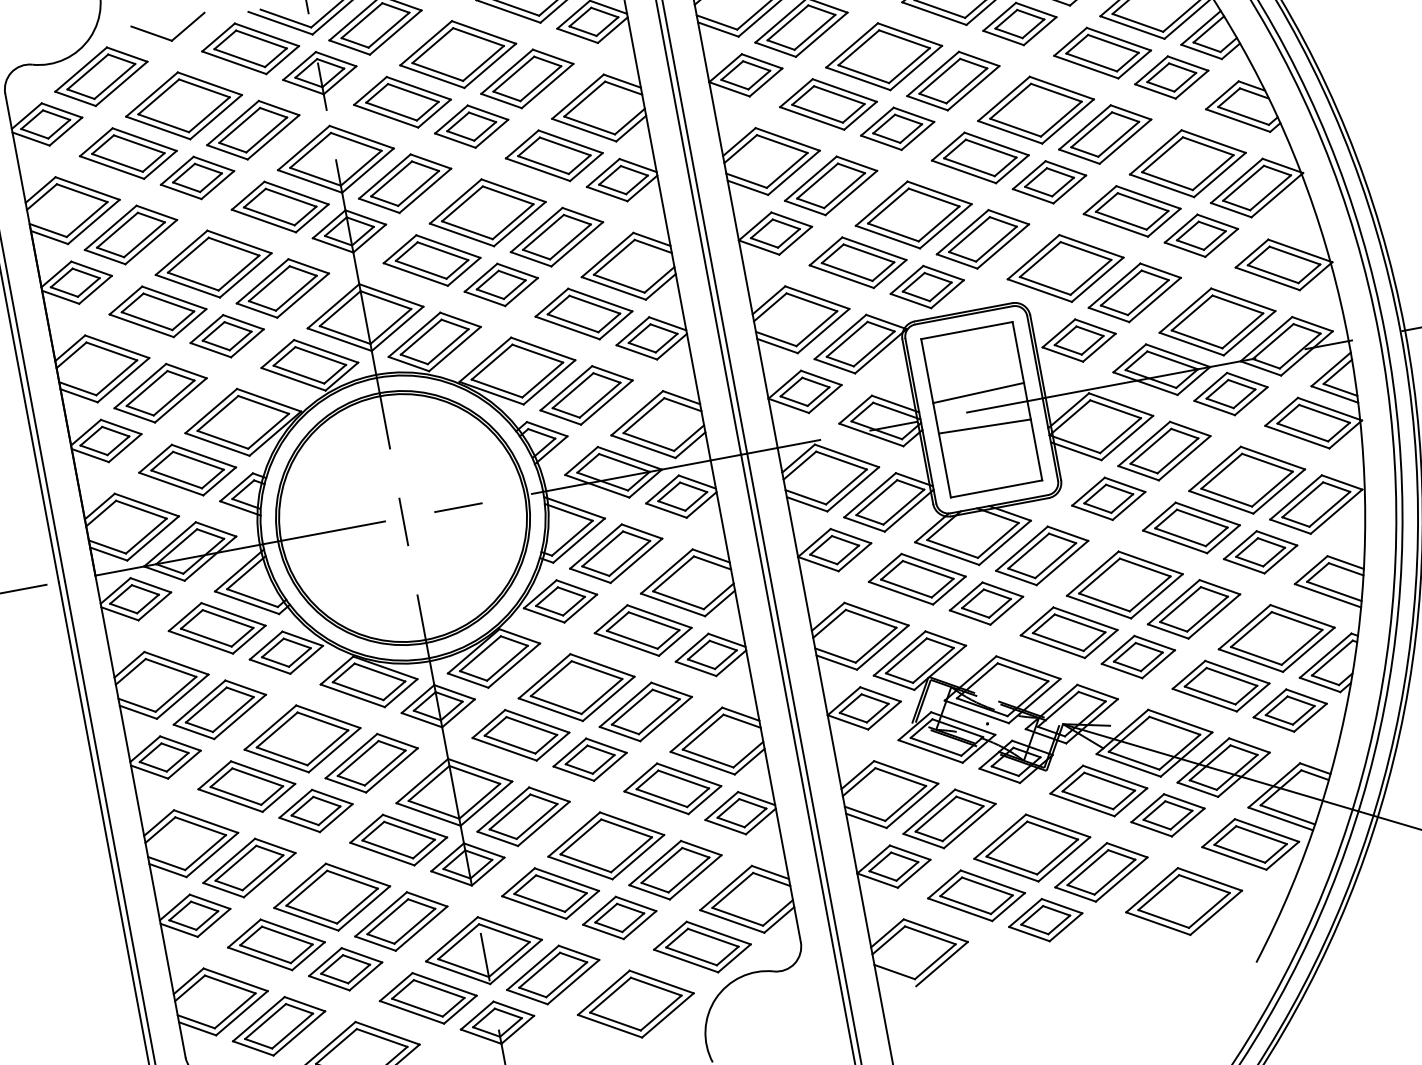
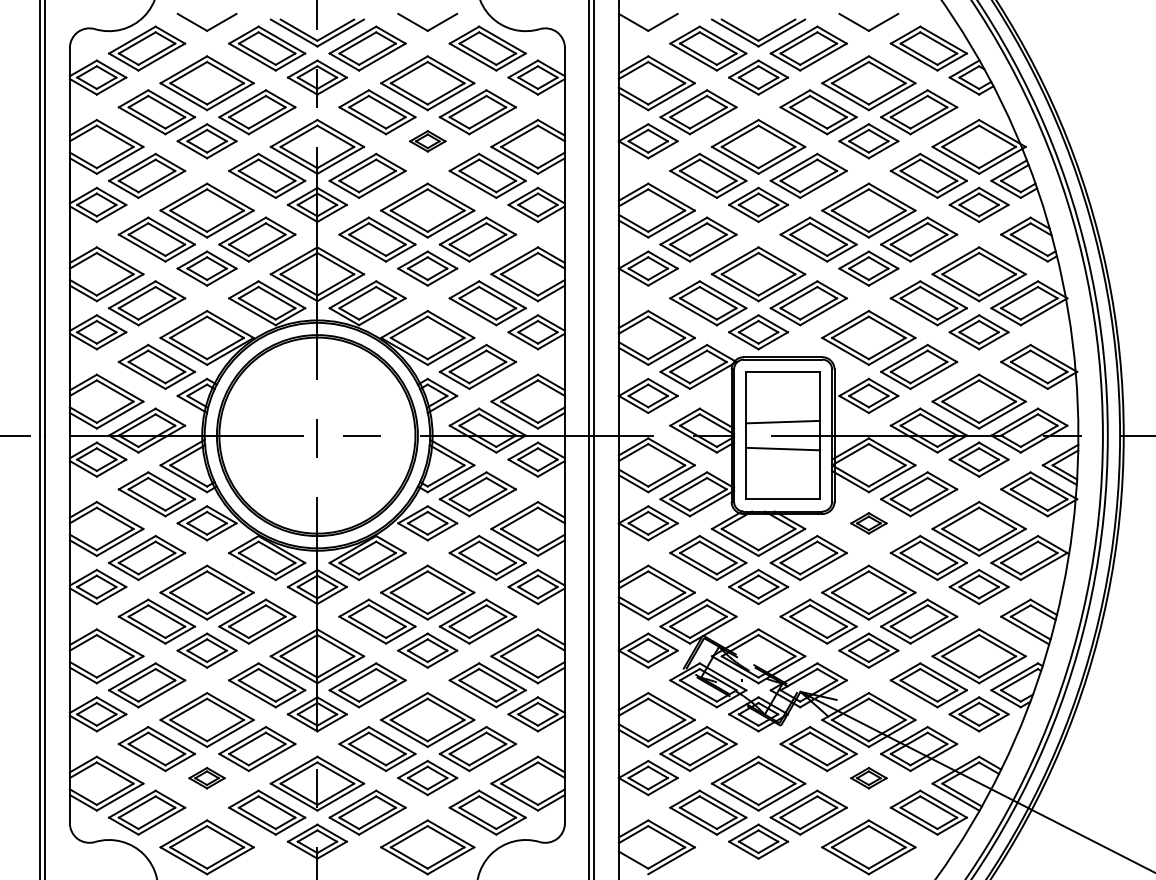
part: (471, 126) -> (427, 141), size x0.6
part: (1108, 499) -> (868, 523), size x0.6
part: (1167, 816) -> (868, 778), size x0.6
part: (344, 969) -> (206, 778), size x0.6

